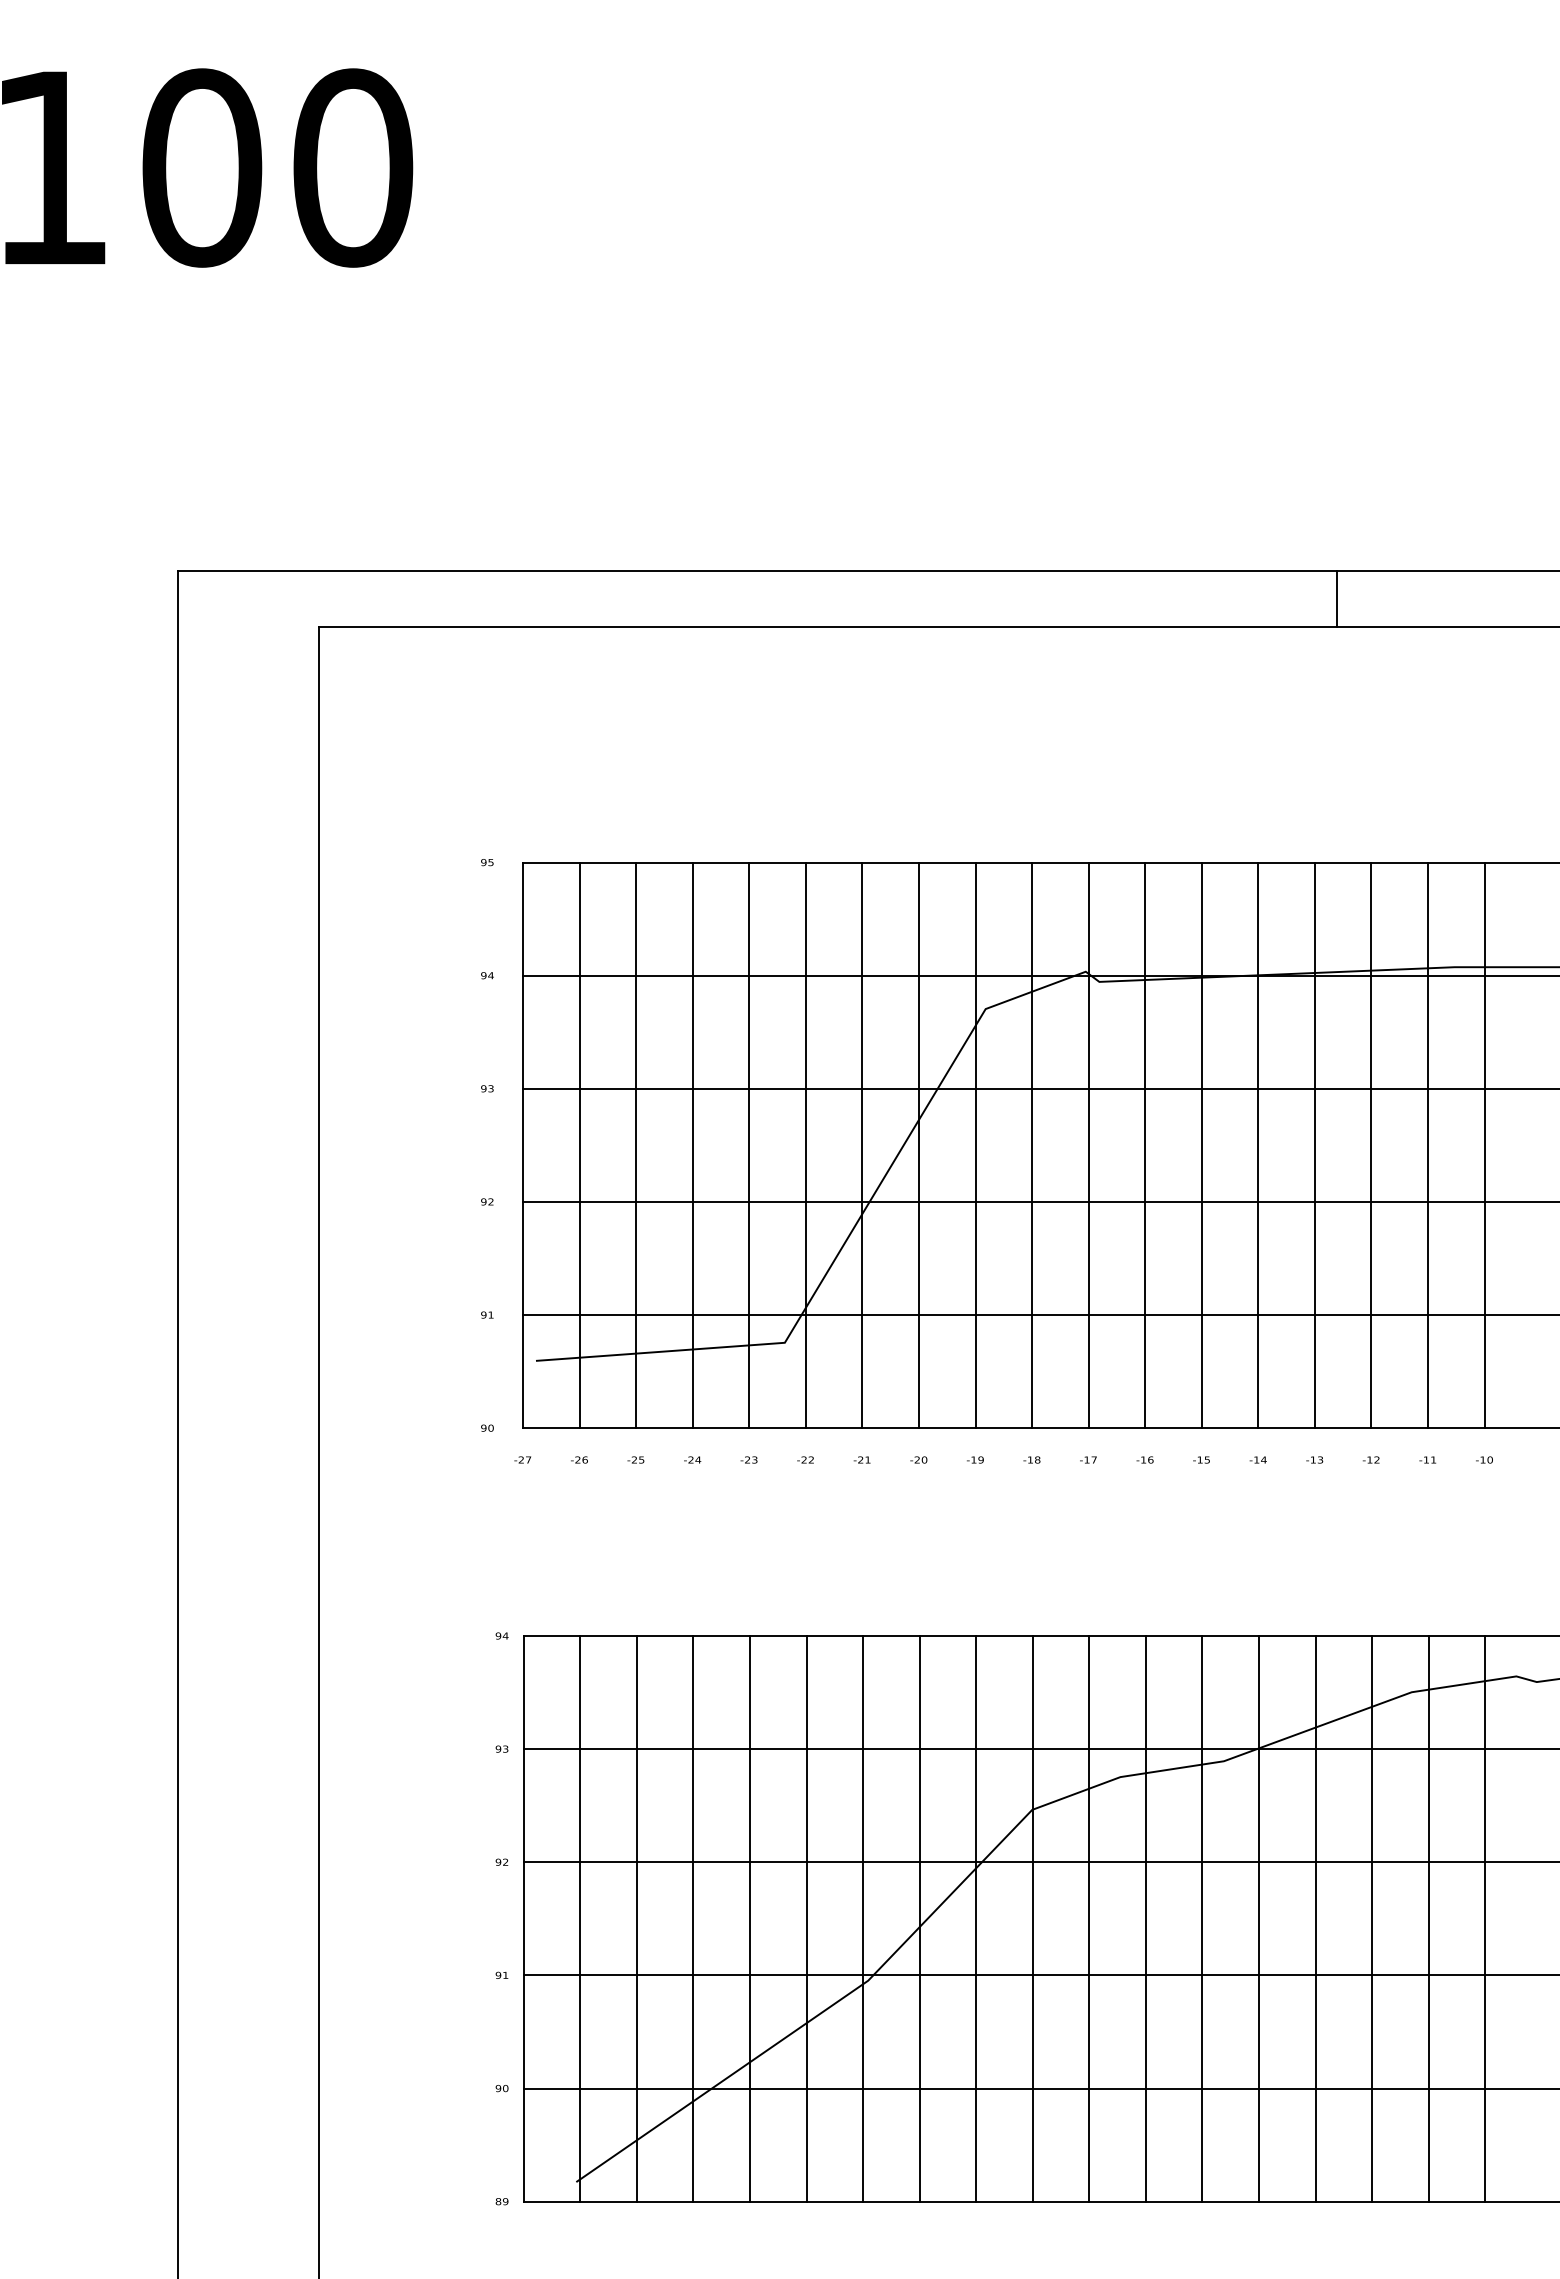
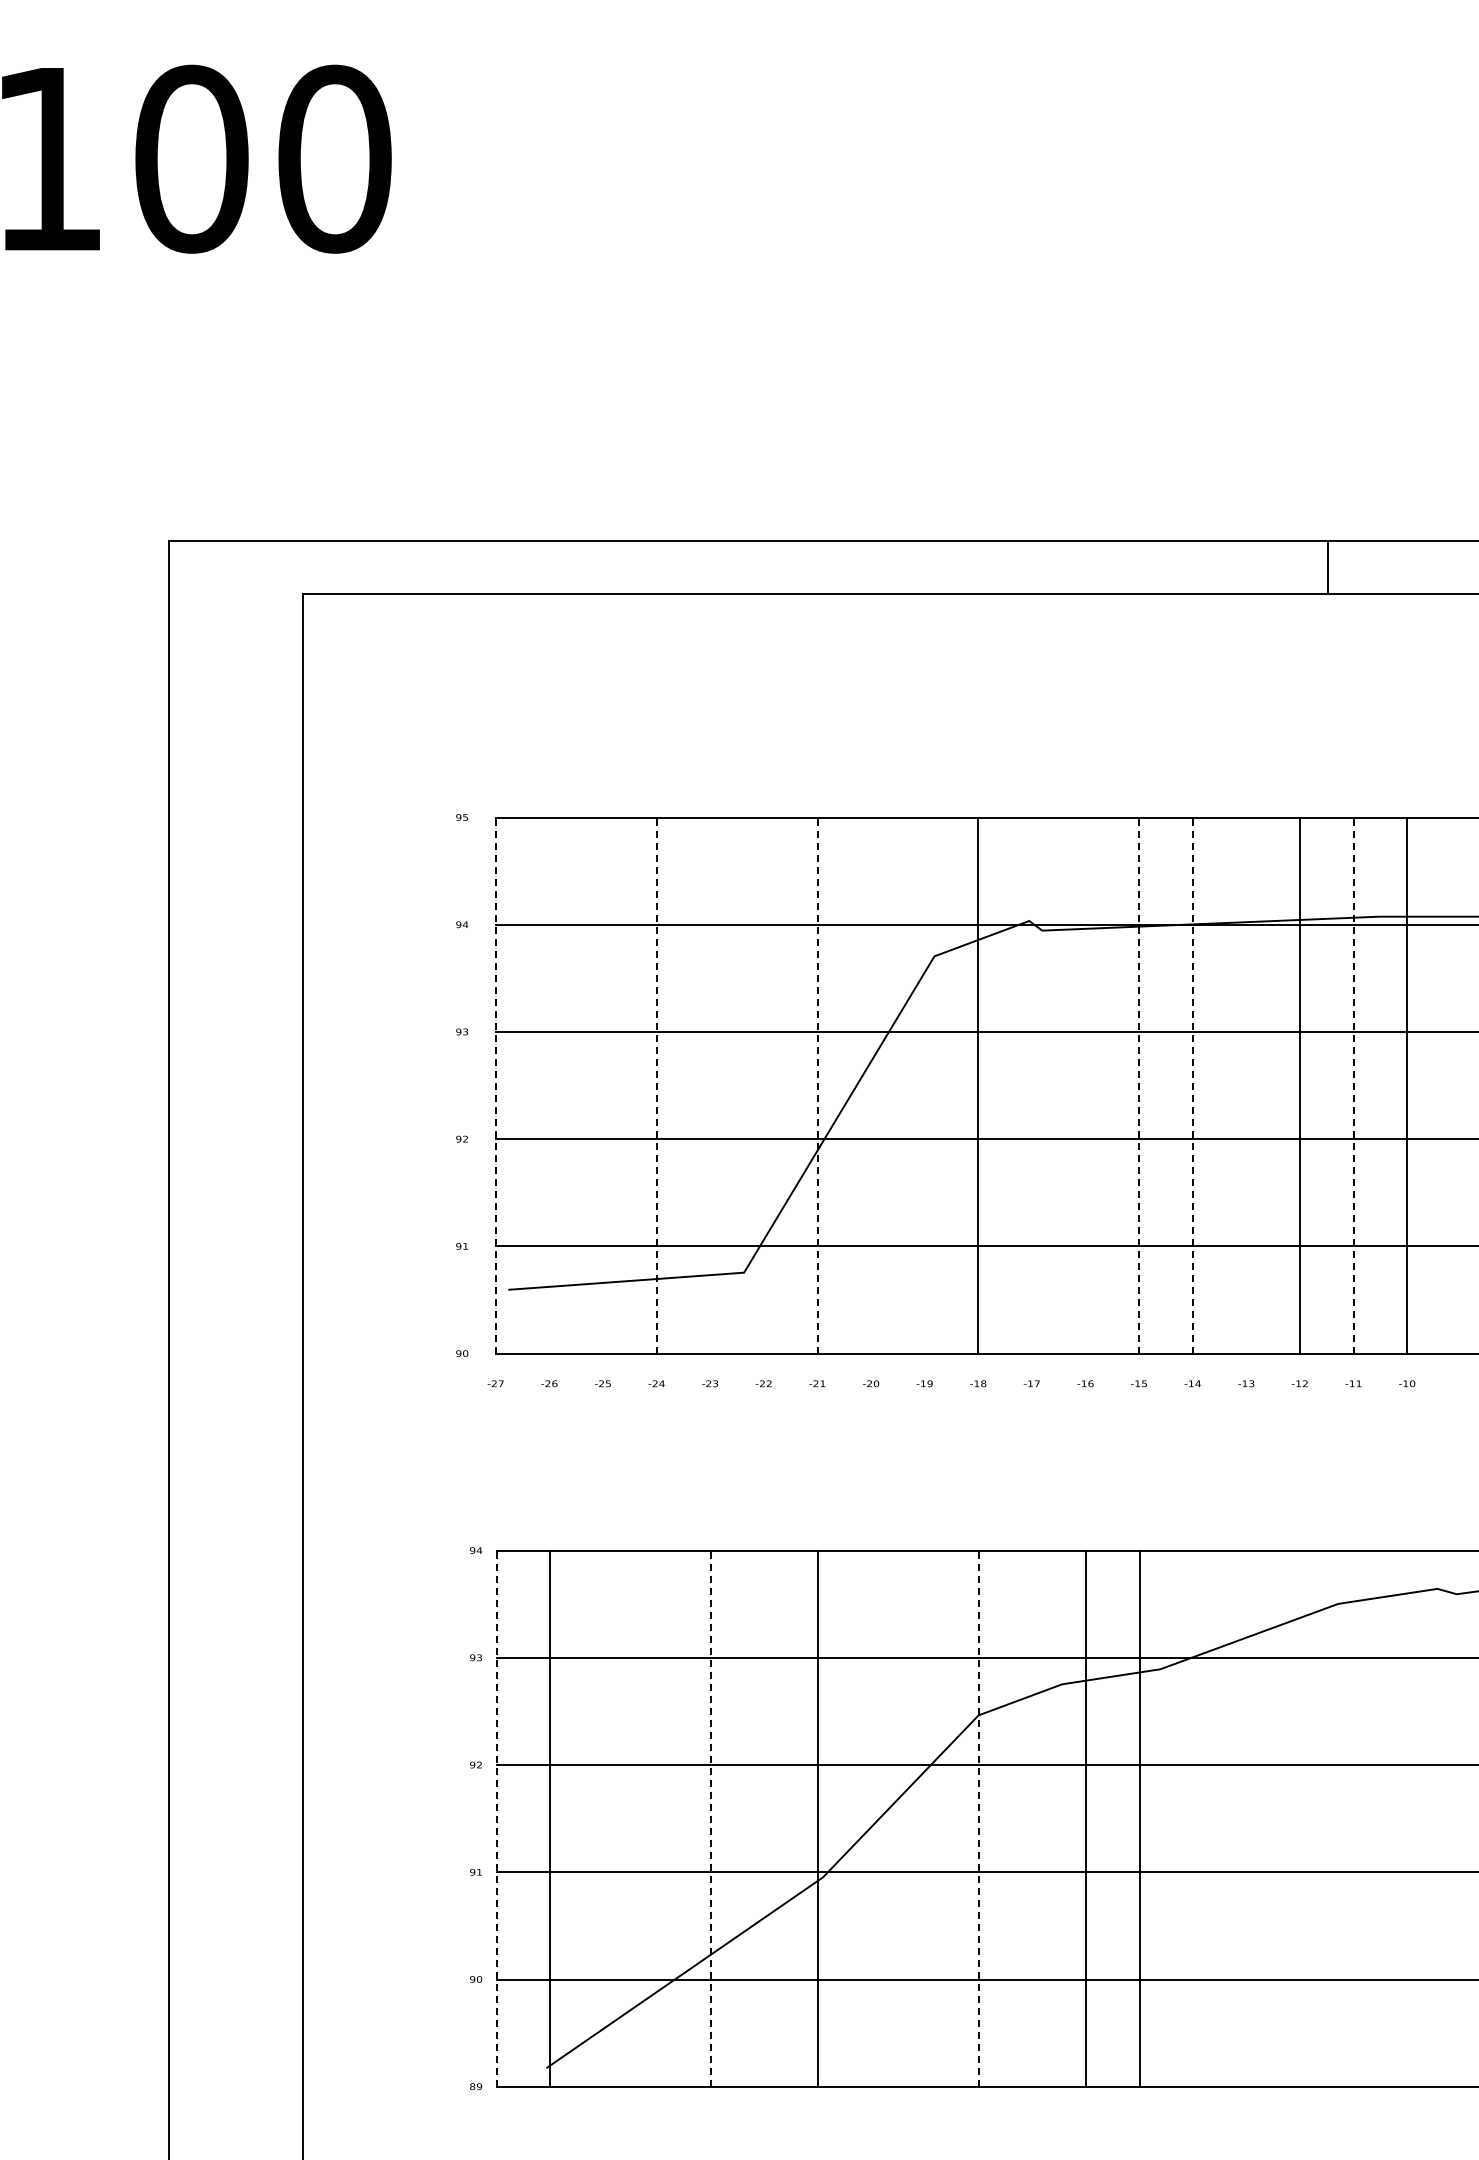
line: (1337, 598) -> (1327, 567), moved
line: (522, 1145) -> (495, 1085), solid -> dashed
line: (579, 1145) -> (549, 1085), removed
line: (636, 1145) -> (603, 1085), removed
line: (692, 1145) -> (656, 1085), solid -> dashed
line: (749, 1145) -> (710, 1085), removed
line: (805, 1145) -> (763, 1085), removed
line: (862, 1145) -> (817, 1085), solid -> dashed
line: (918, 1145) -> (870, 1085), removed
line: (975, 1145) -> (924, 1085), removed
line: (1088, 1145) -> (1031, 1085), removed
line: (1145, 1145) -> (1085, 1085), removed
line: (1201, 1145) -> (1138, 1085), solid -> dashed
line: (1258, 1145) -> (1193, 1085), solid -> dashed
line: (1314, 1145) -> (1246, 1085), removed
line: (1428, 1145) -> (1354, 1085), solid -> dashed
line: (523, 1918) -> (496, 1818), solid -> dashed
line: (636, 1918) -> (603, 1818), removed
line: (693, 1918) -> (657, 1818), removed
line: (749, 1918) -> (710, 1818), solid -> dashed
line: (806, 1918) -> (764, 1818), removed
line: (919, 1918) -> (871, 1818), removed
line: (976, 1918) -> (925, 1818), removed
line: (1032, 1918) -> (978, 1818), solid -> dashed
line: (1089, 1918) -> (1032, 1818), removed
line: (1259, 1918) -> (1193, 1818), removed
line: (1315, 1918) -> (1247, 1818), removed
line: (1372, 1918) -> (1301, 1818), removed
line: (1428, 1918) -> (1354, 1818), removed
line: (1485, 1918) -> (1408, 1818), removed

